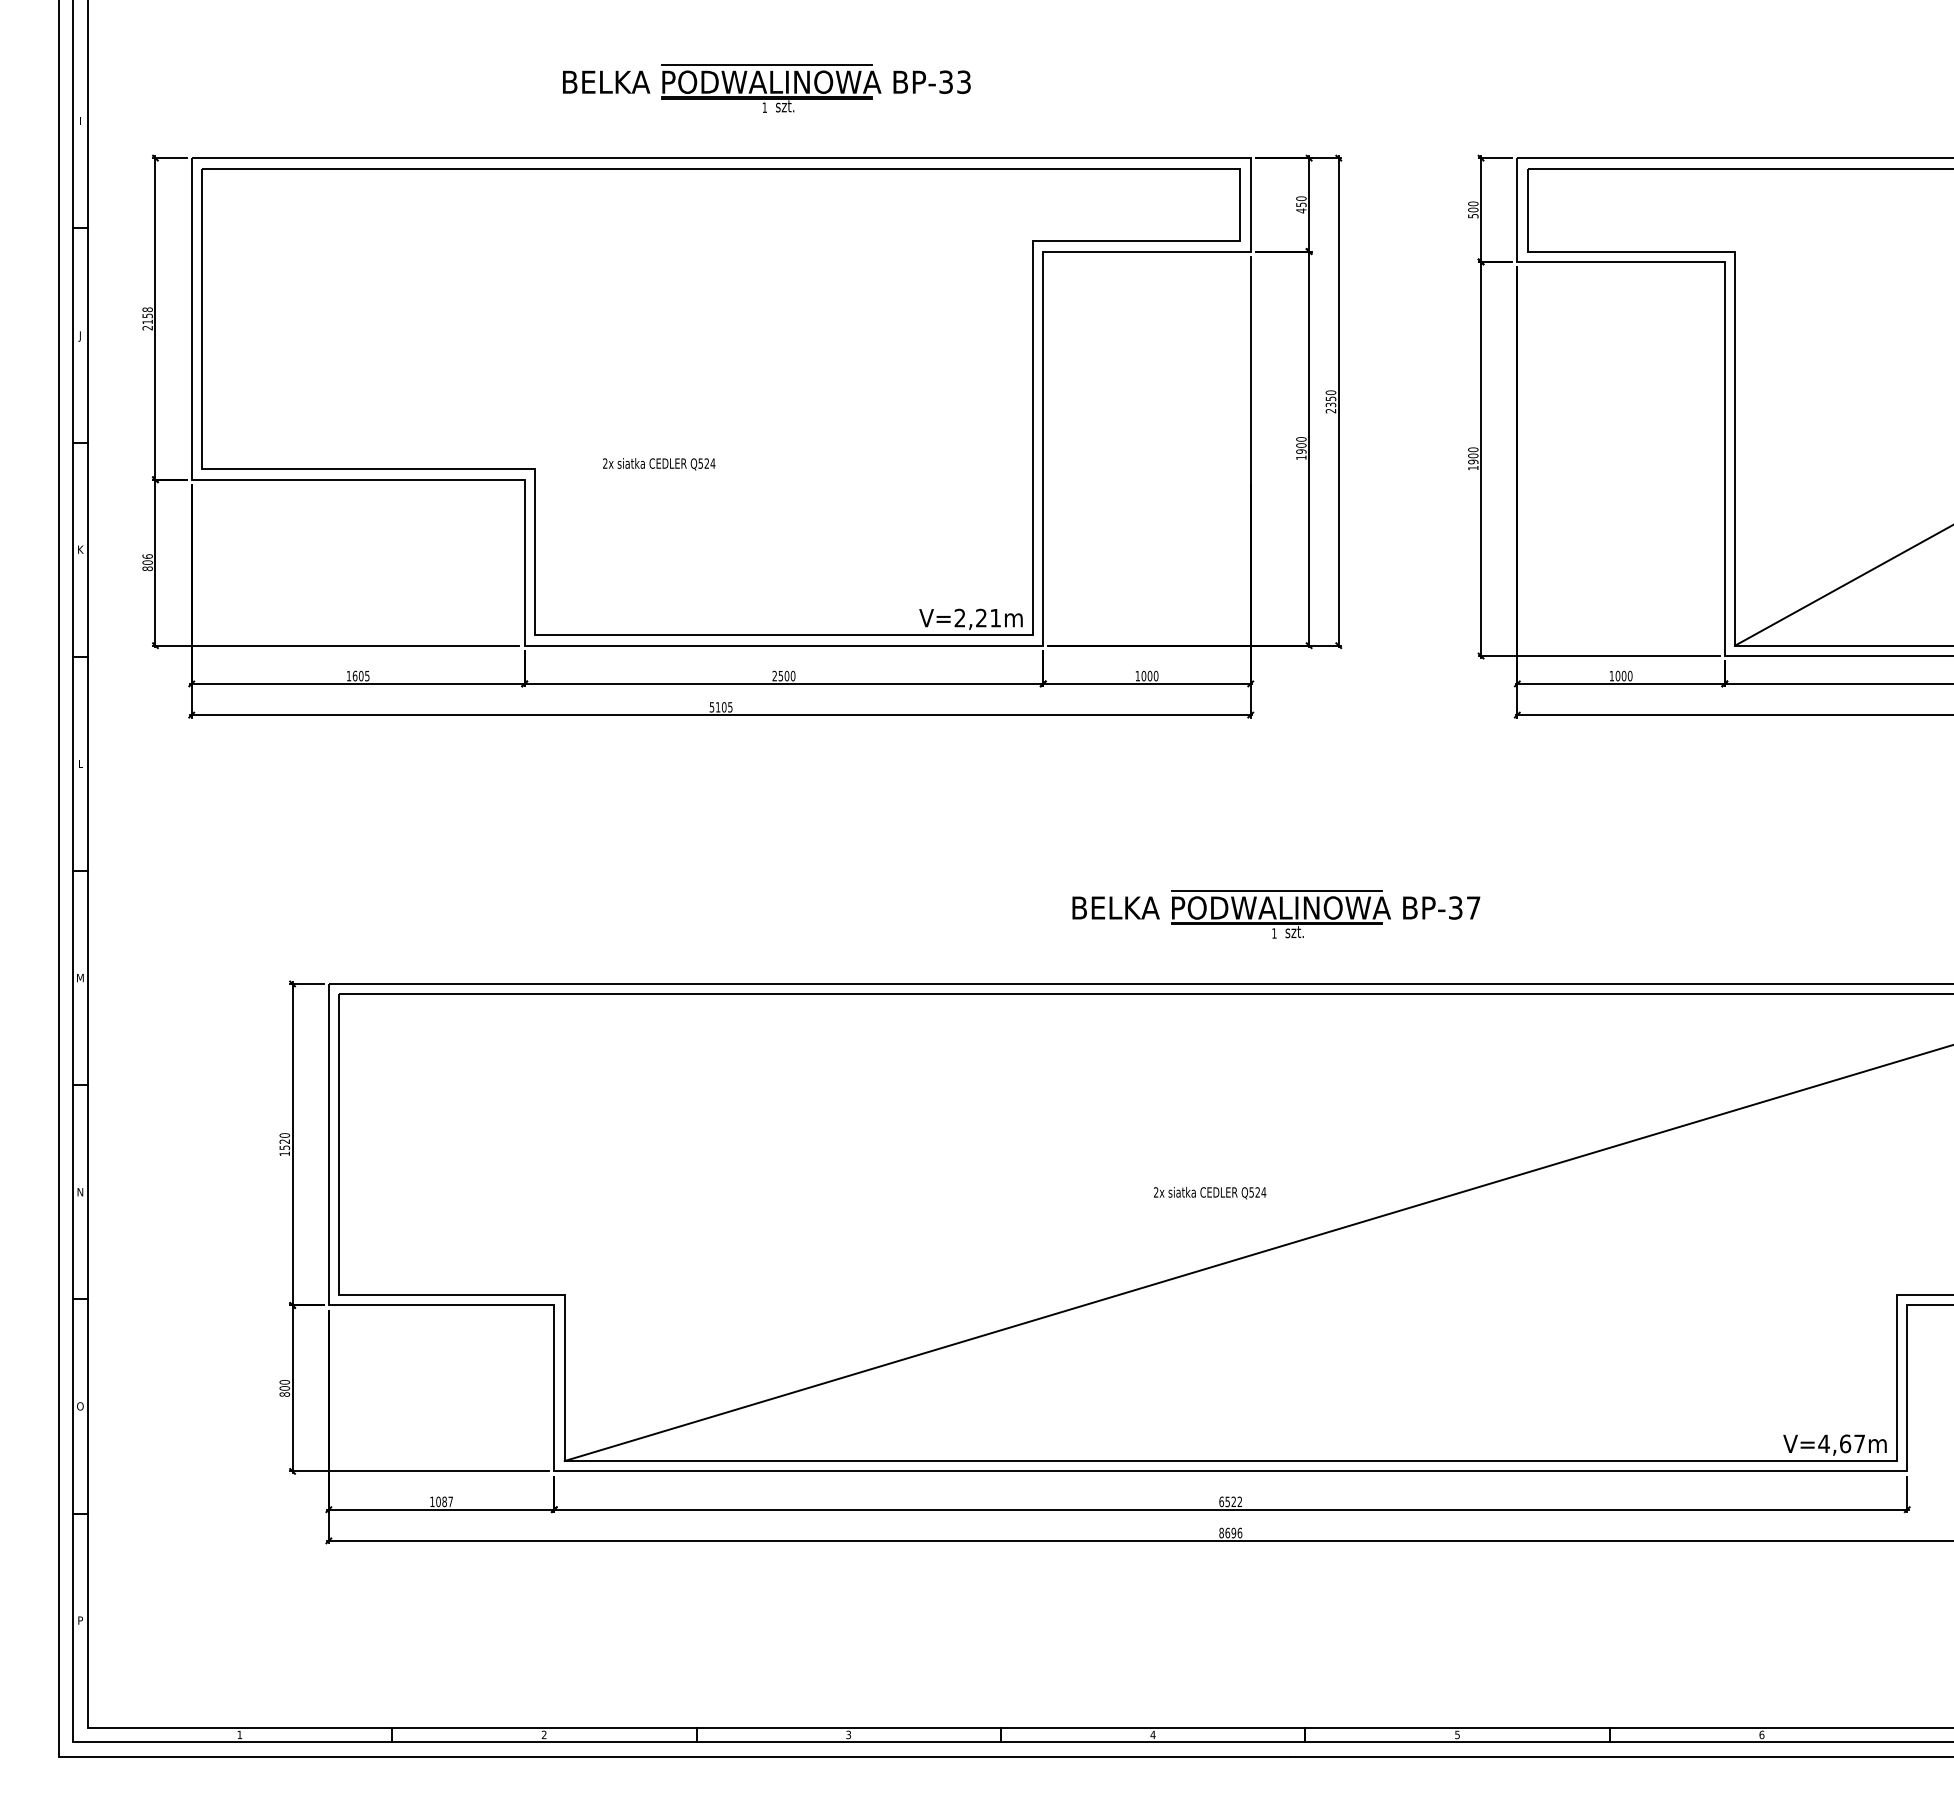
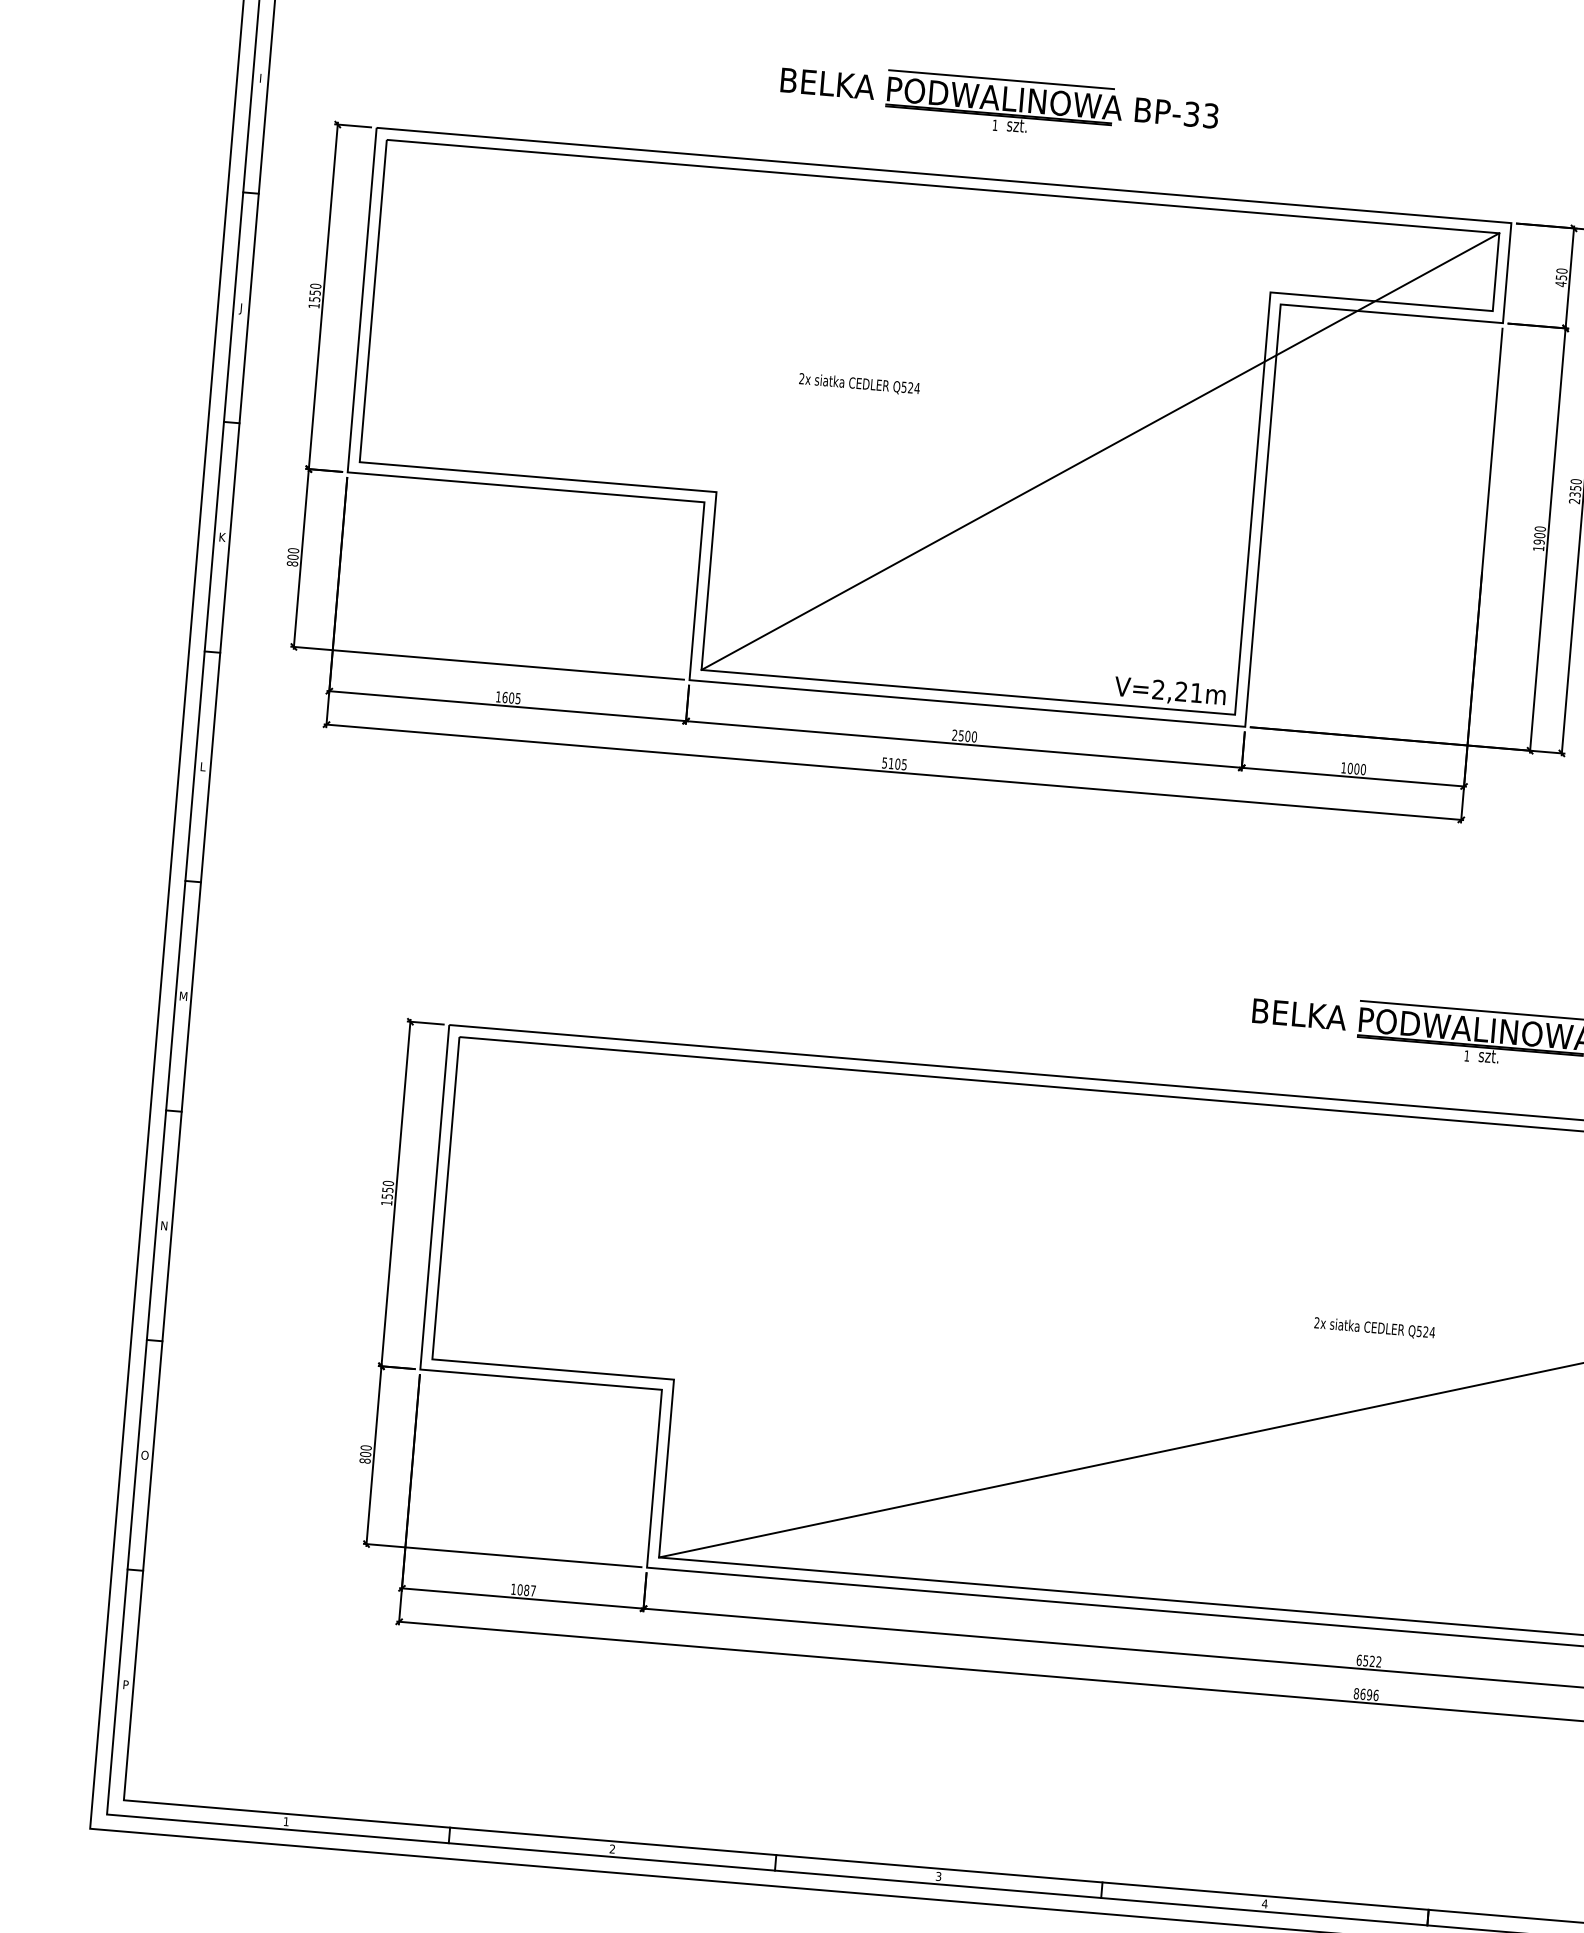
text: (147, 318) -> (314, 295), 2158 -> 1550
line: (887, 401) -> (1100, 451), added
text: (659, 464) -> (859, 384), moved
text: (147, 556) -> (293, 550), 806 -> 800
text: (284, 1141) -> (387, 1189), 1520 -> 1550

